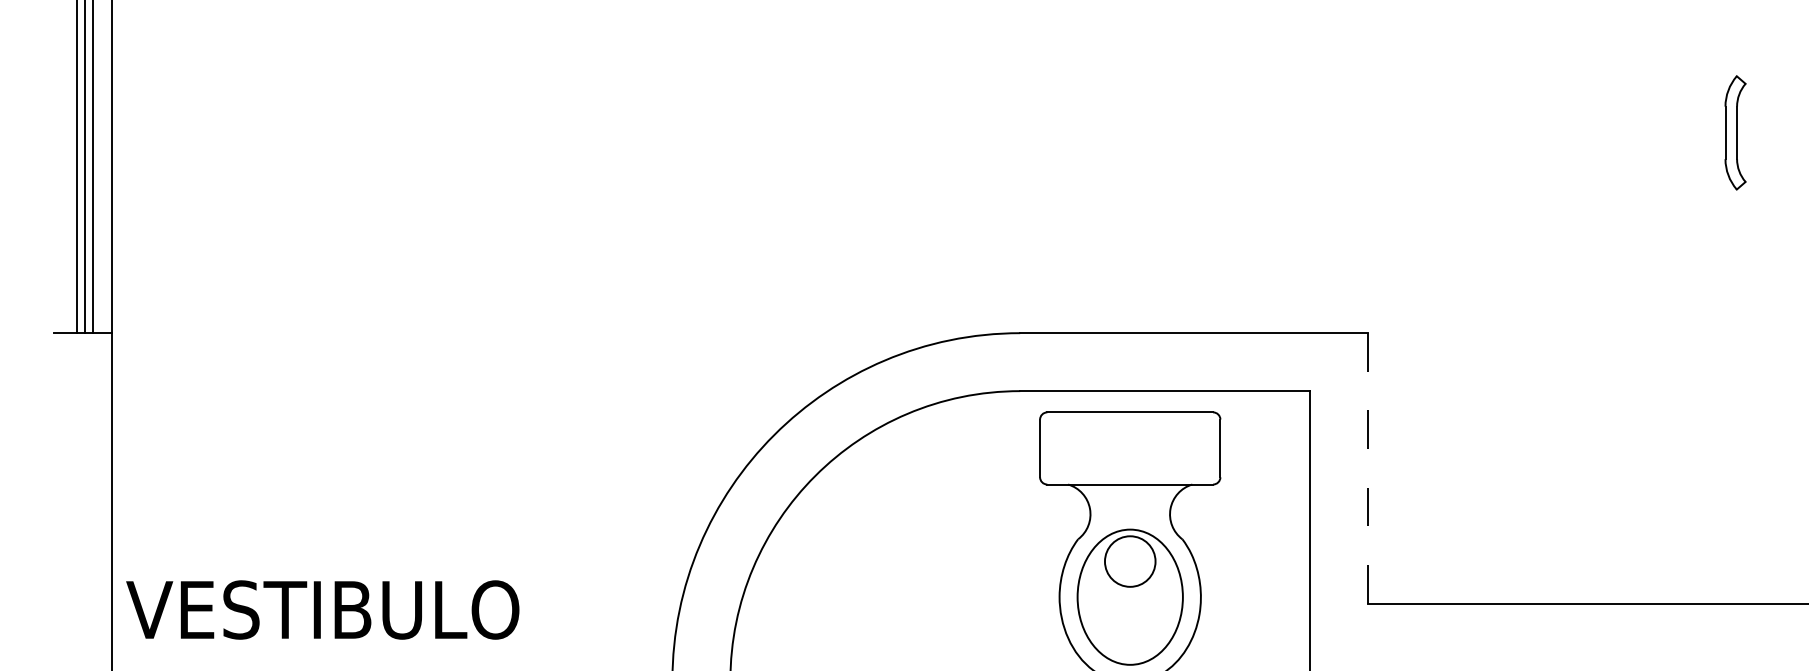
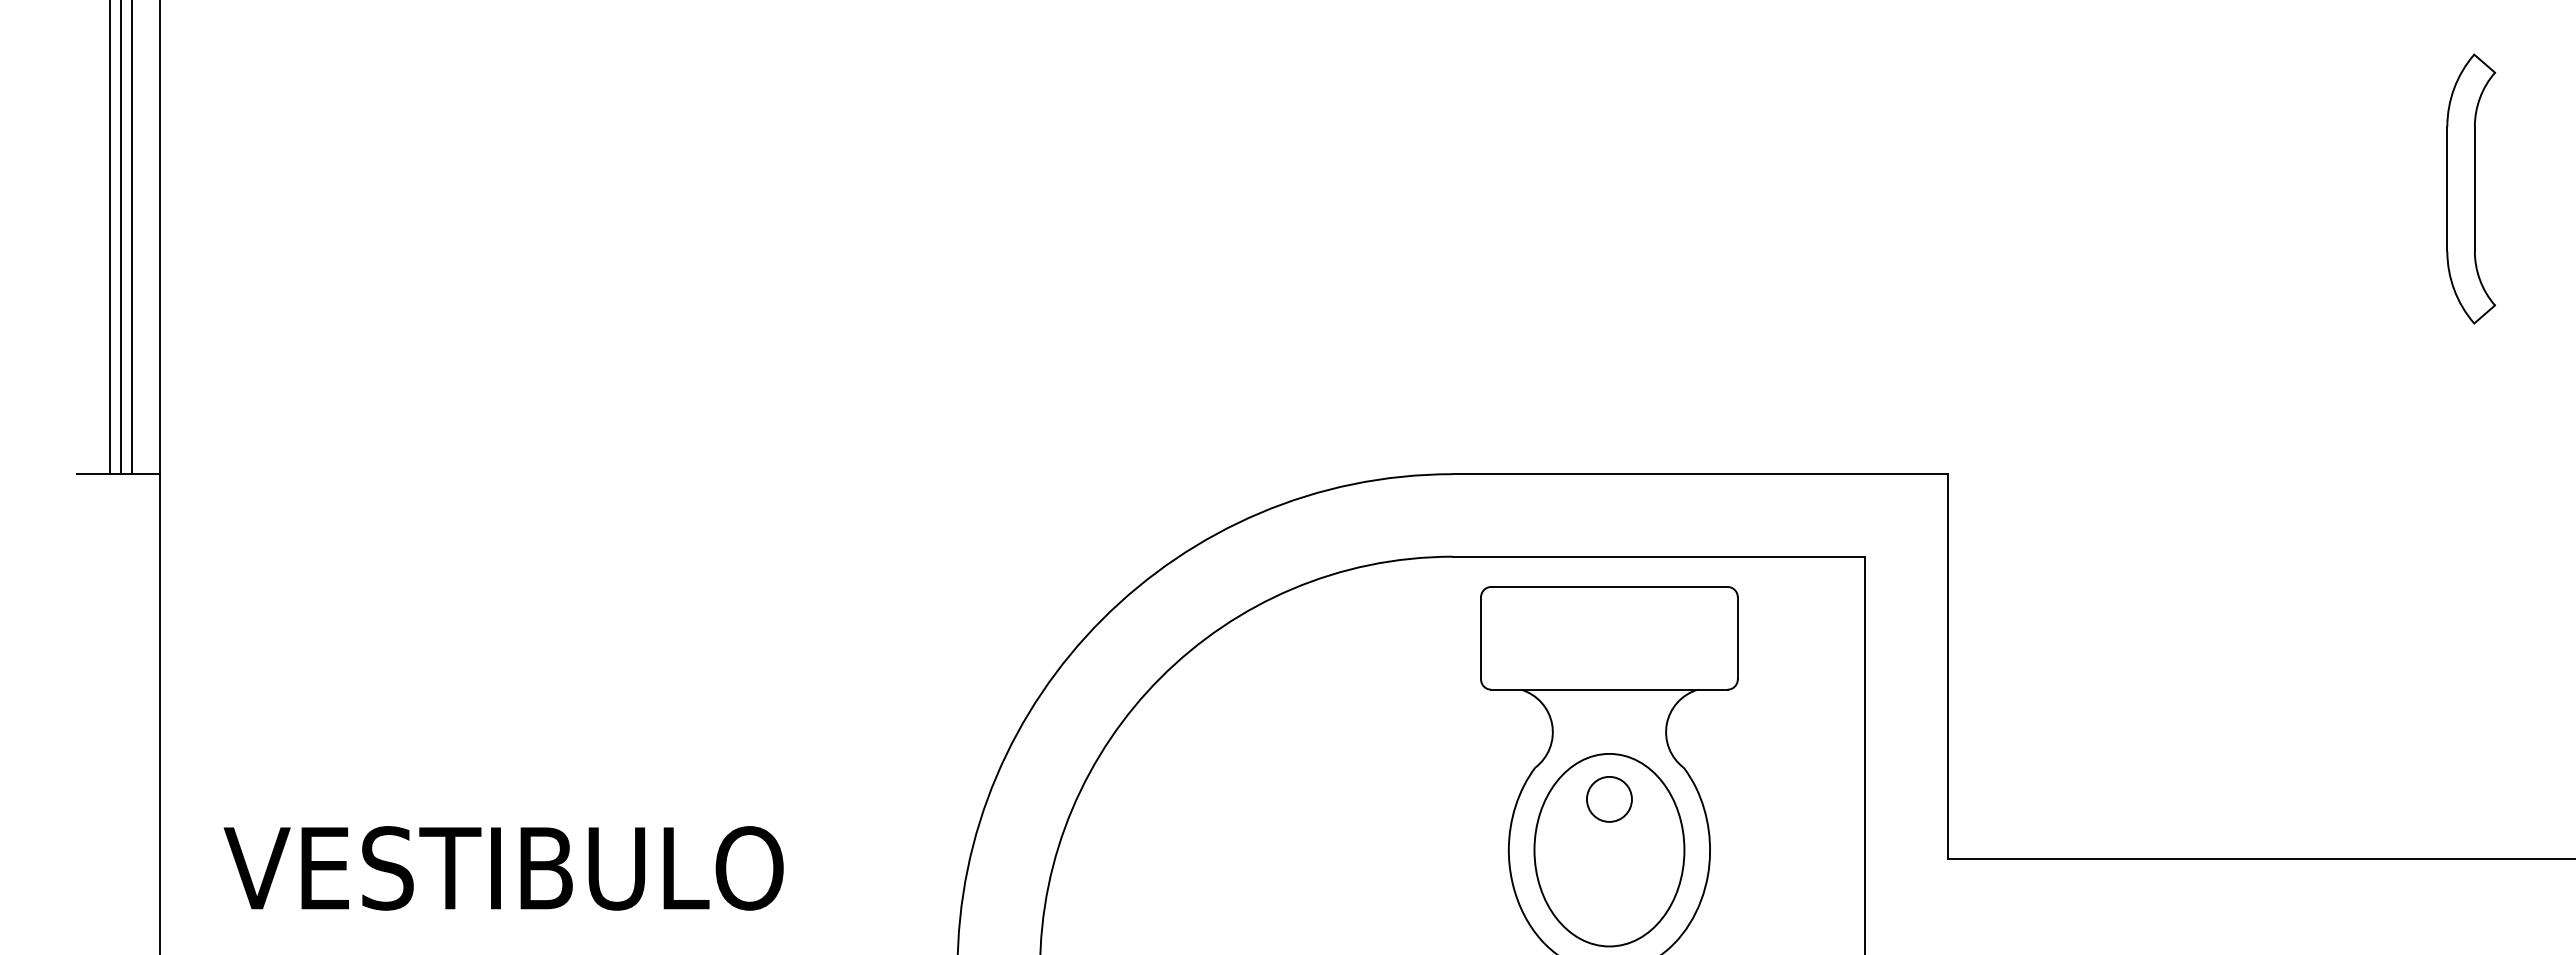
part: (1735, 132) -> (2471, 188), size x1.67
line: (1367, 468) -> (1947, 666), dashed -> solid
circle: (1129, 560) -> (1608, 798), size x0.62
text: (322, 610) -> (503, 868), moved

